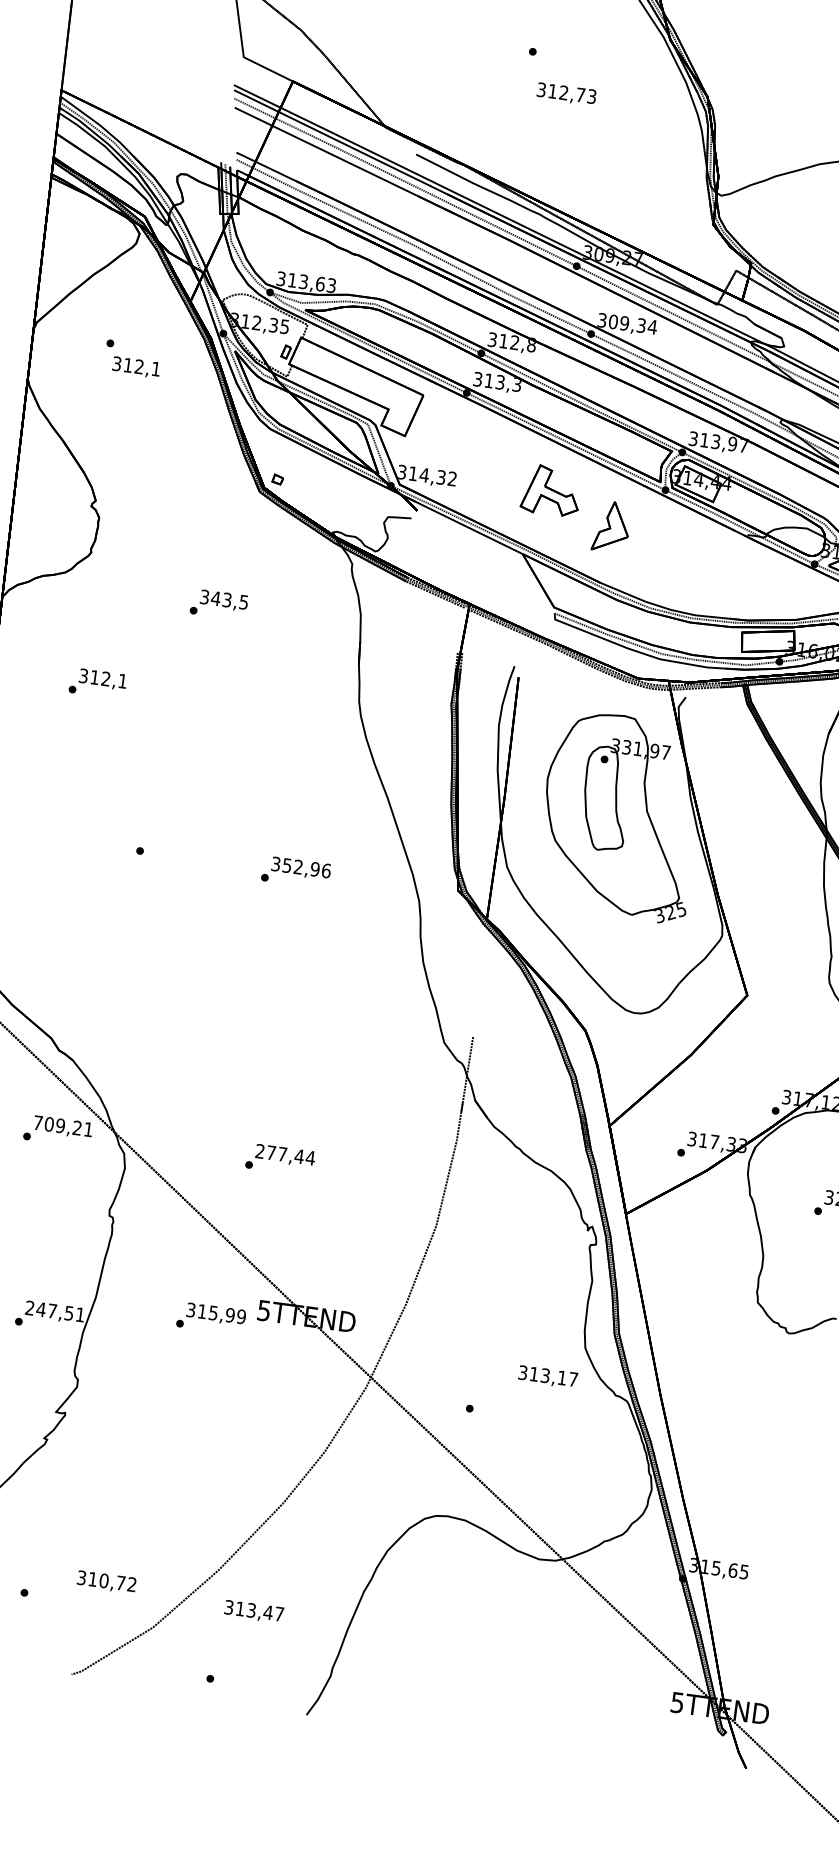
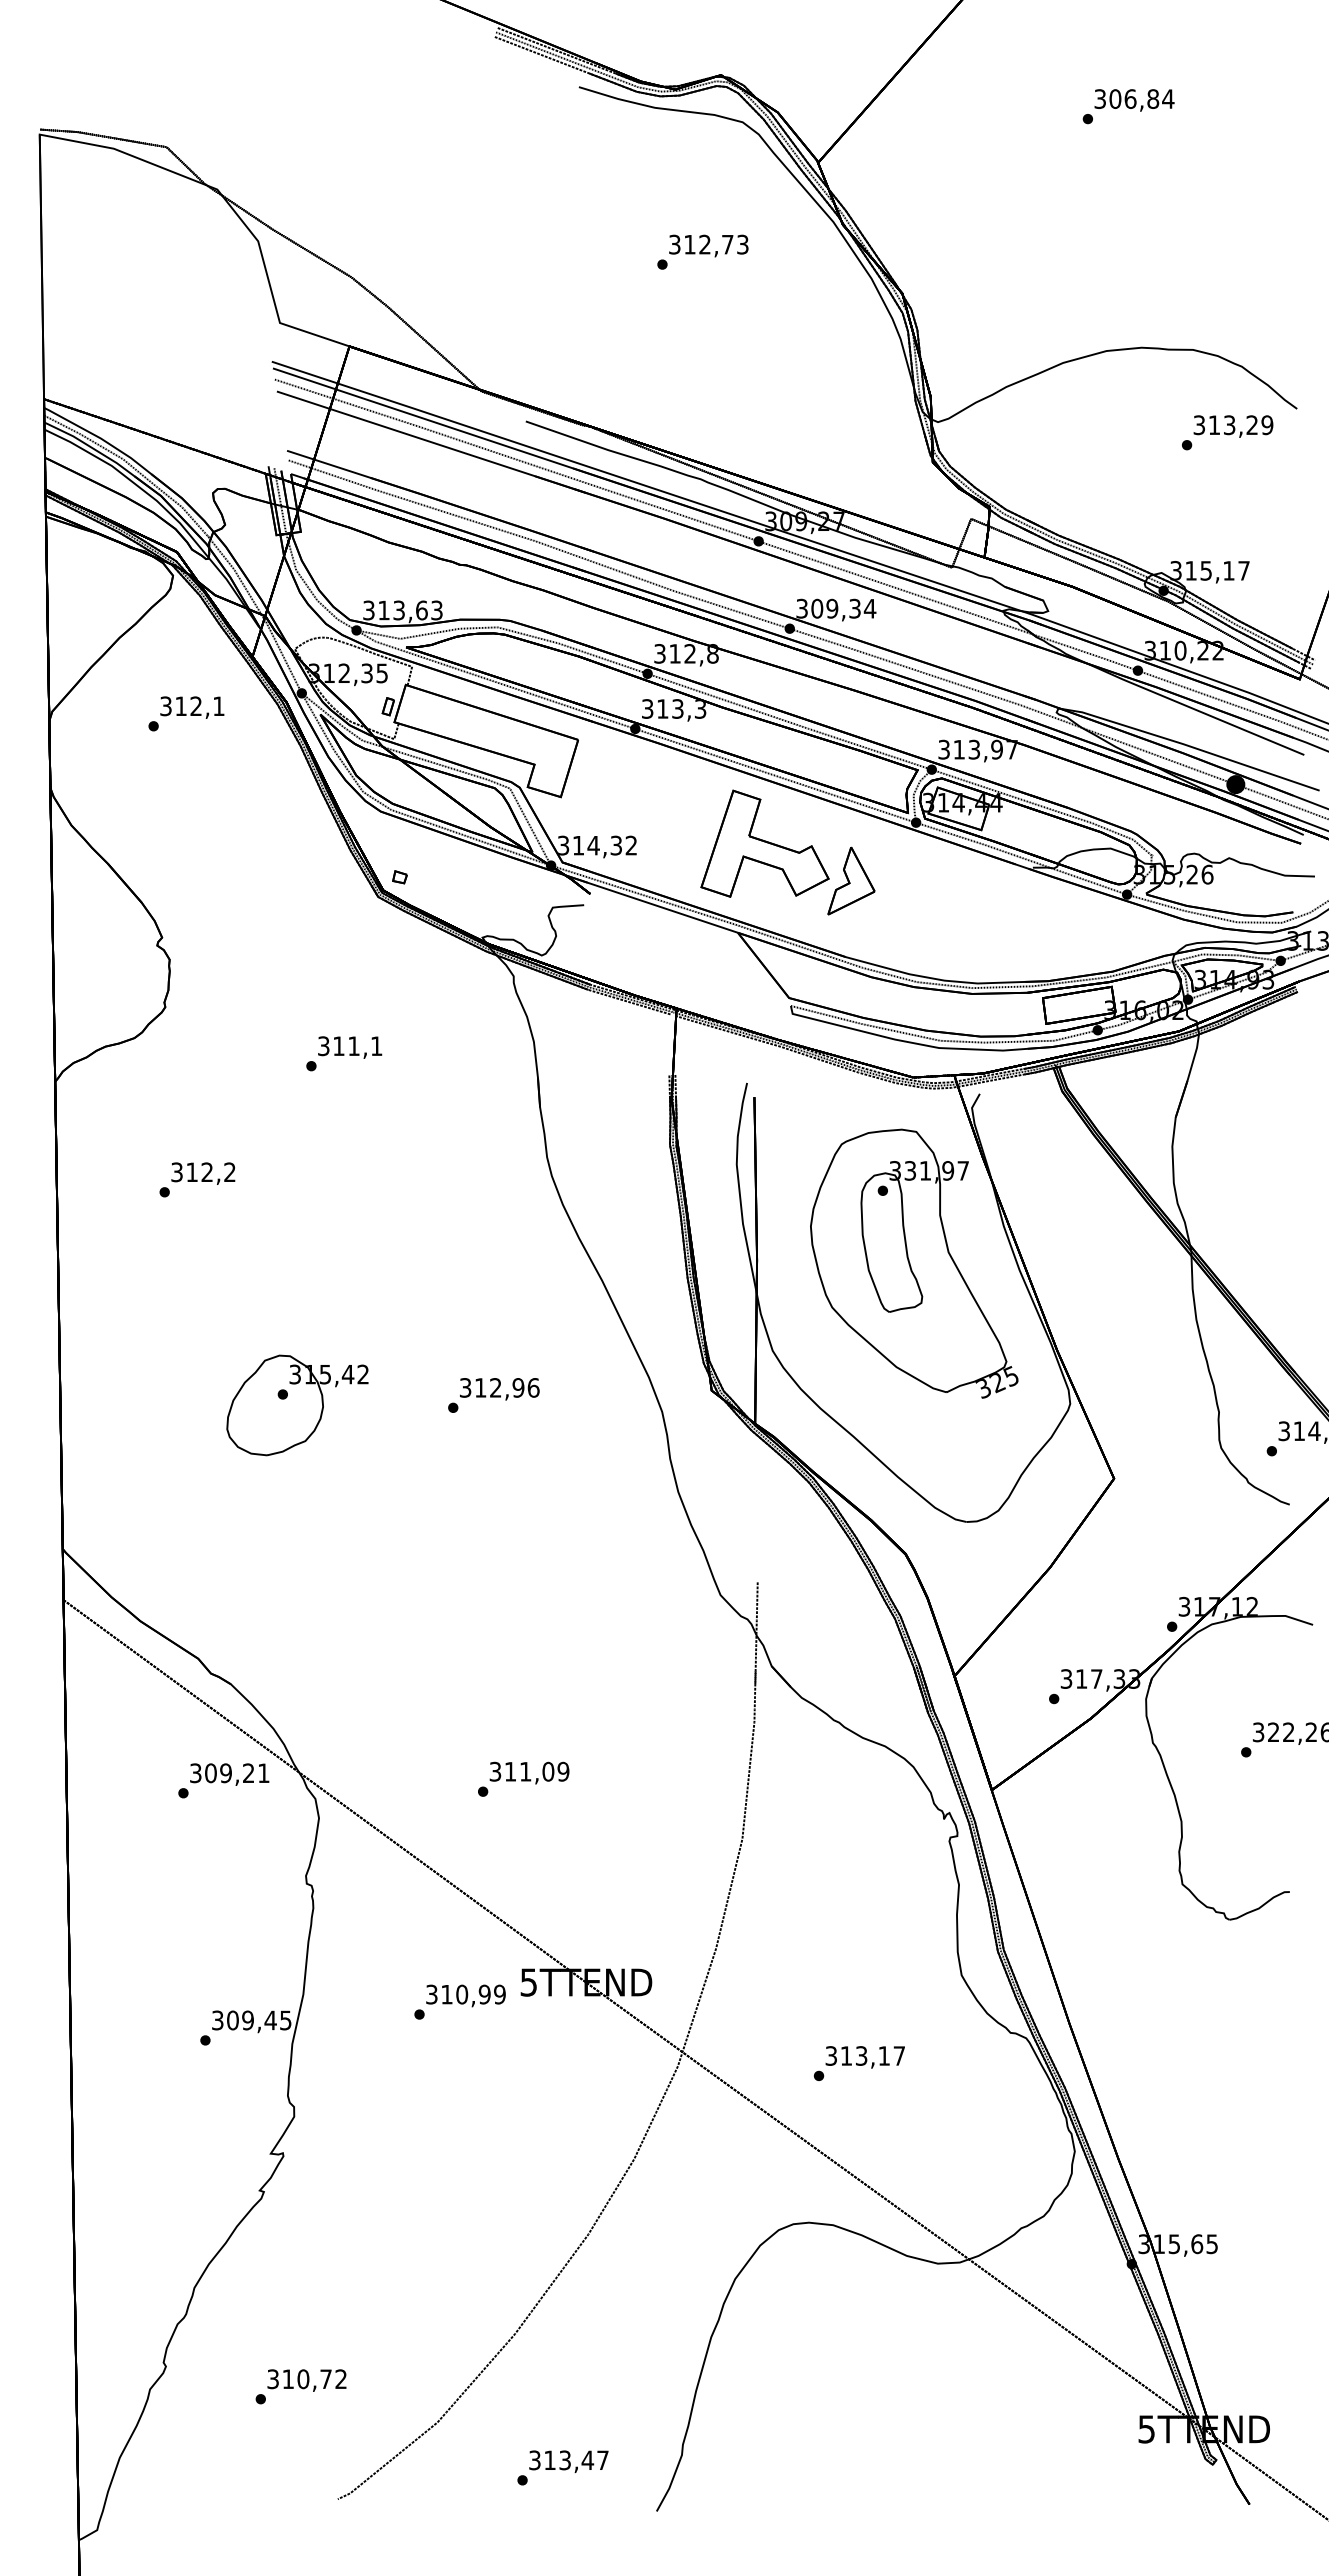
text: (566, 93) -> (708, 245), moved
text: (136, 367) -> (192, 707), moved
part: (551, 490) -> (764, 843), size x1.67
text: (229, 600) -> (357, 1046), 343,5 -> 311,1
text: (122, 680) -> (229, 1171), 312,1 -> 312,2
part: (149, 860) -> (297, 1405), added
text: (287, 865) -> (480, 1387), 352,96 -> 312,96
text: (37, 1123) -> (195, 1773), 709,21 -> 309,21
text: (285, 1154) -> (529, 1771), 277,44 -> 311,09
text: (54, 1311) -> (251, 2020), 247,51 -> 309,45
text: (213, 1313) -> (462, 1994), 315,99 -> 310,99
text: (547, 1377) -> (864, 2057), moved
text: (106, 1582) -> (306, 2380), moved
text: (253, 1611) -> (568, 2461), moved

